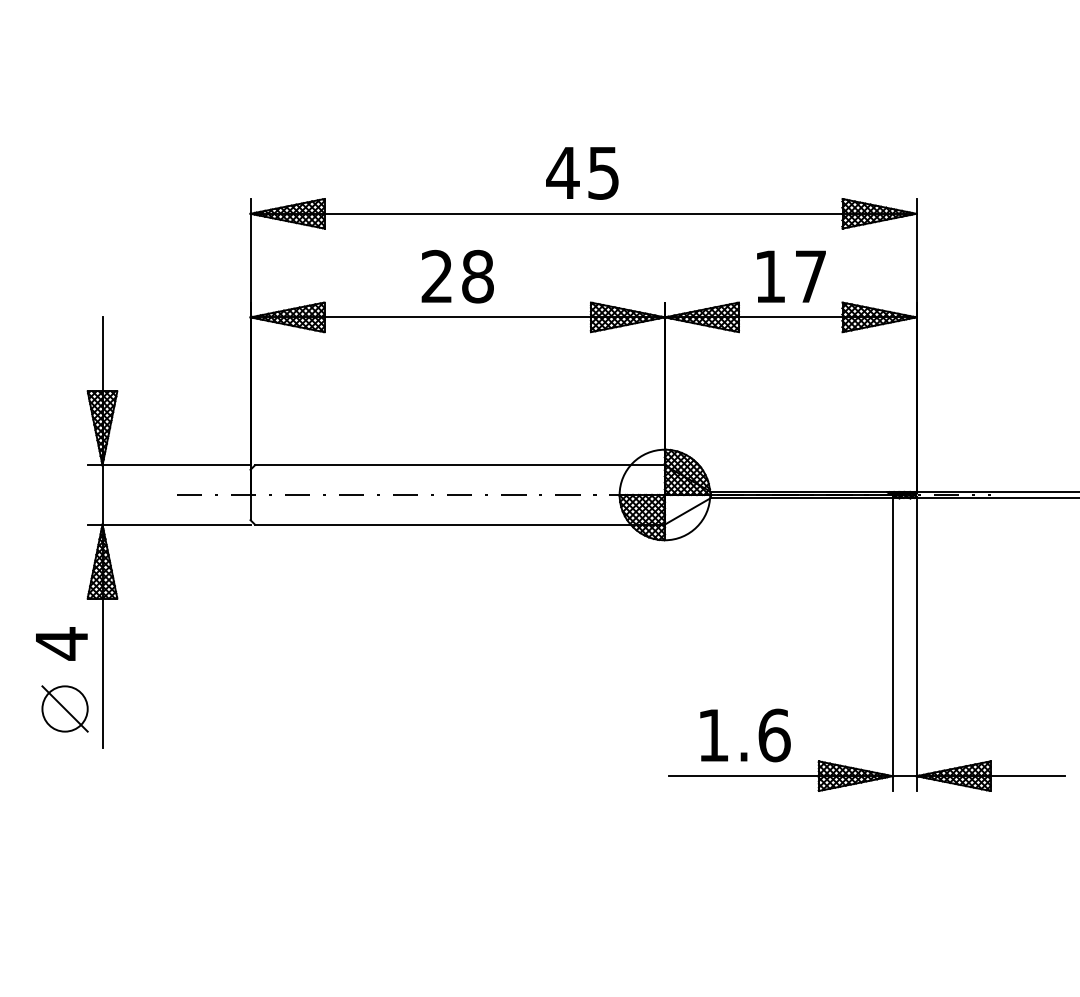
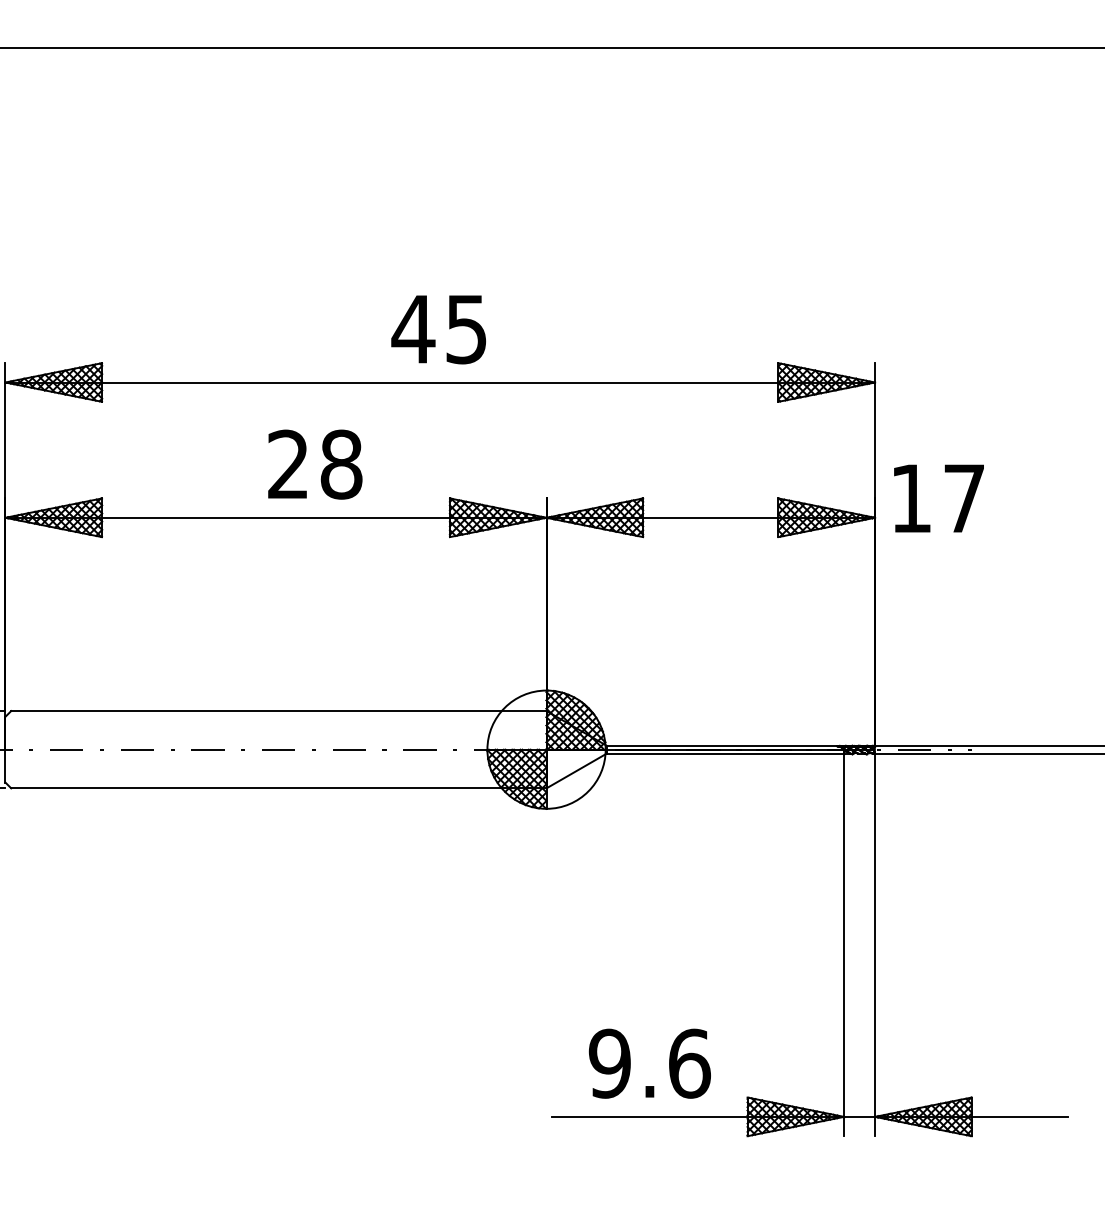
text: (457, 276) -> (314, 464), moved
text: (791, 276) -> (939, 498), moved
text: (713, 735) -> (609, 1063), 1.6 -> 9.6

